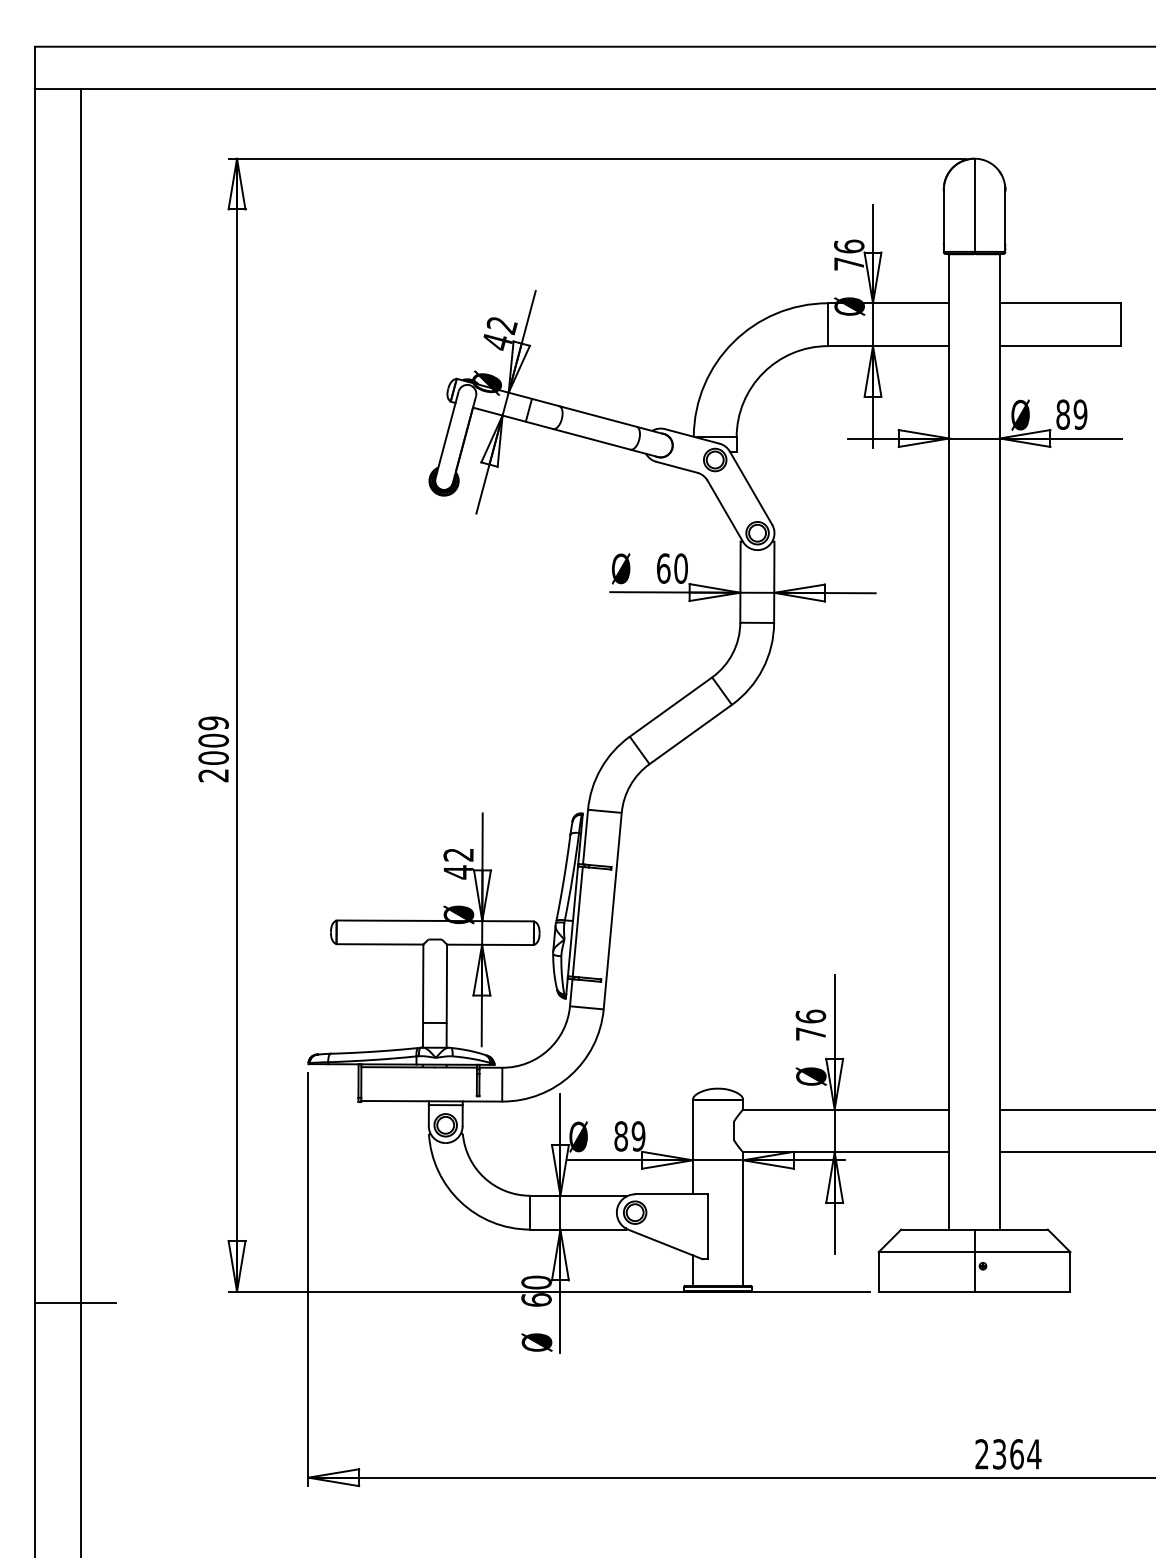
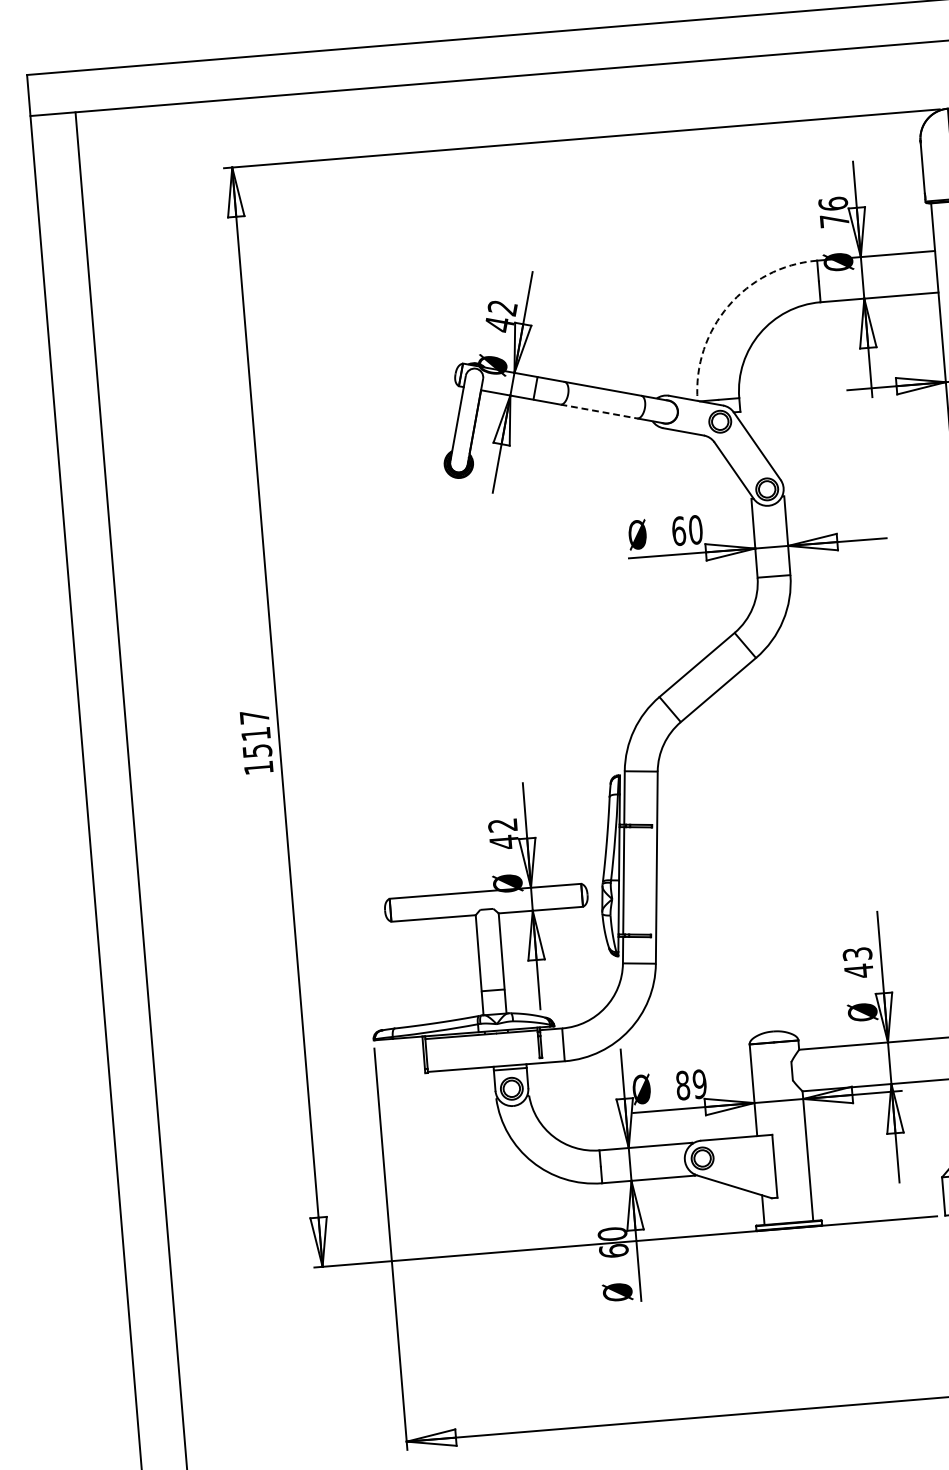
arc: (733, 342) -> (728, 306), solid -> dashed
line: (592, 439) -> (599, 411), solid -> dashed
text: (213, 749) -> (256, 742), 2009 -> 1517
text: (810, 1025) -> (857, 962), 76 -> 43
line: (74, 1302) -> (165, 1290), removed

